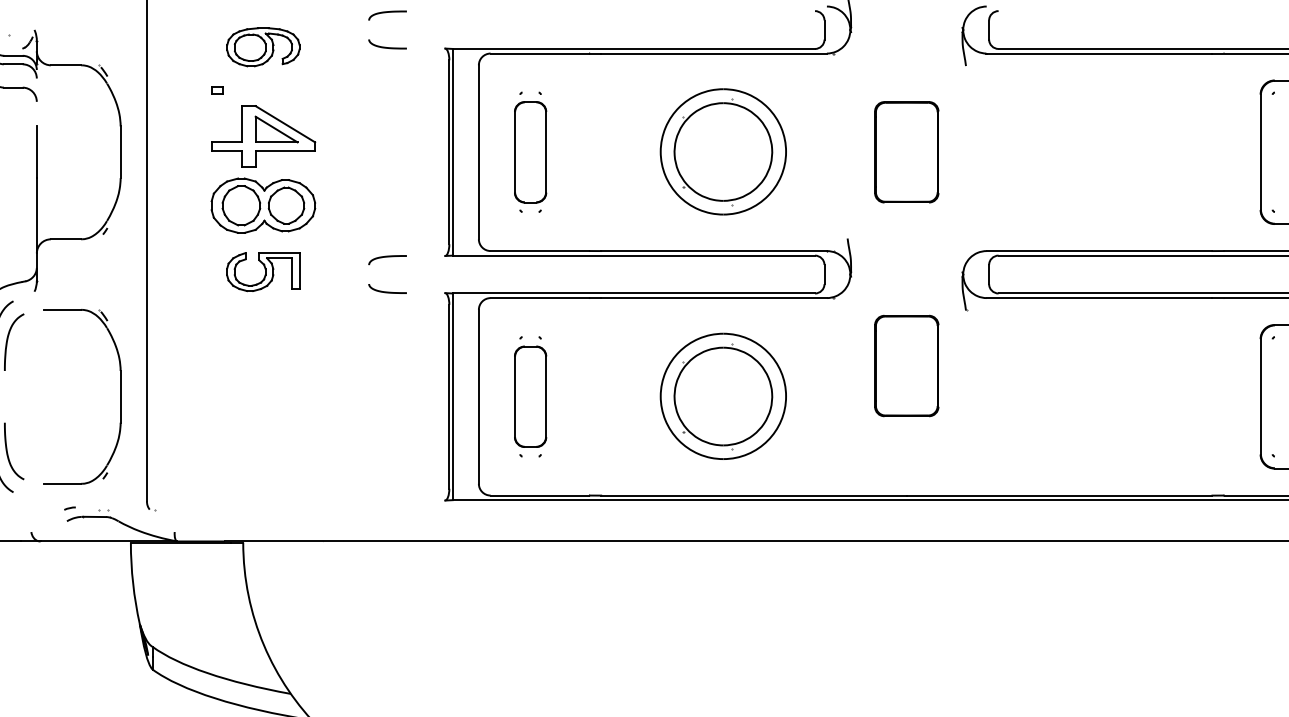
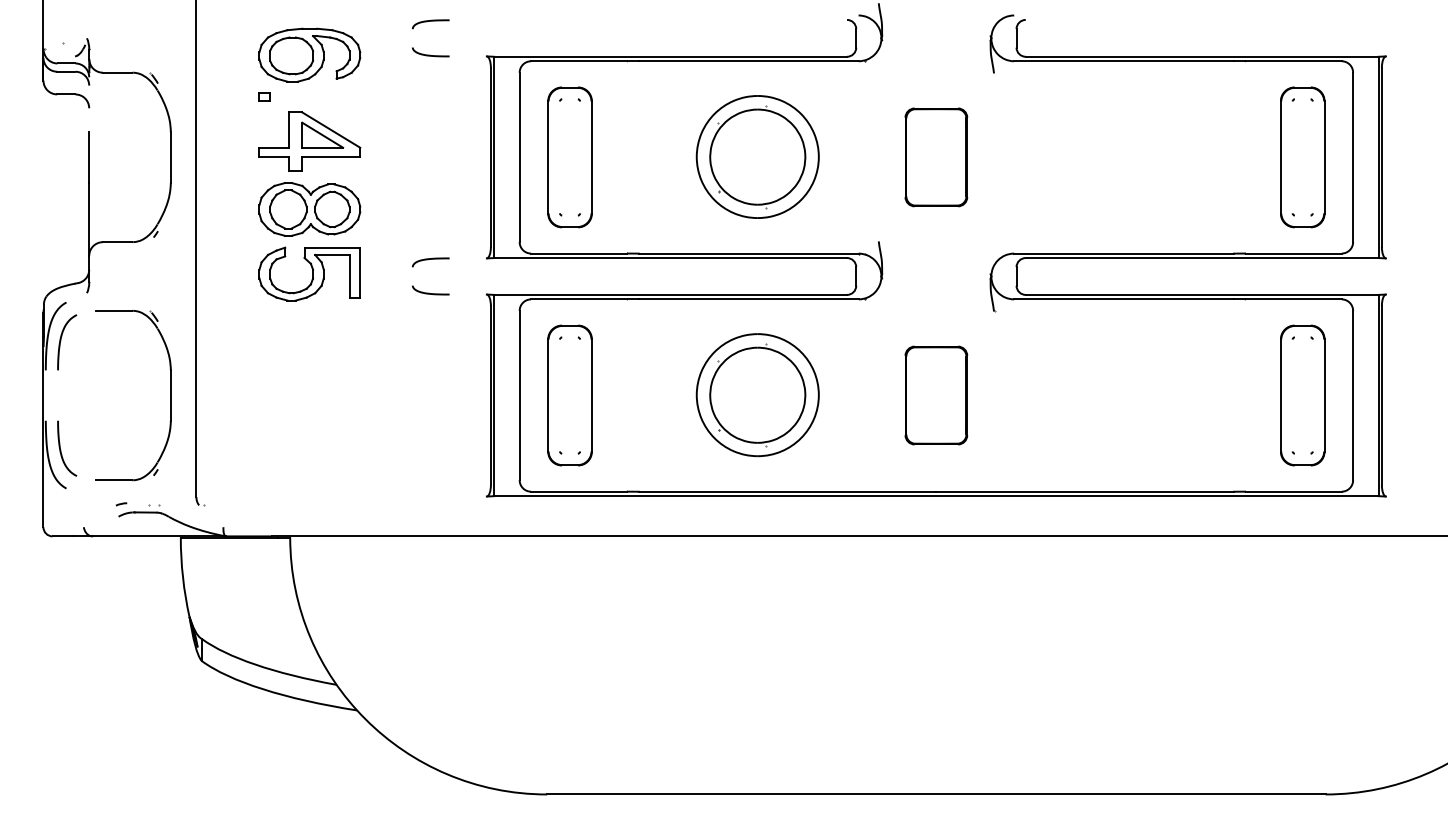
part: (263, 46) -> (309, 54), size x1.43
part: (530, 152) -> (569, 157), size x1.43
part: (263, 271) -> (309, 273), size x1.43
part: (906, 365) -> (936, 395), moved
part: (530, 396) -> (569, 395), size x1.43

